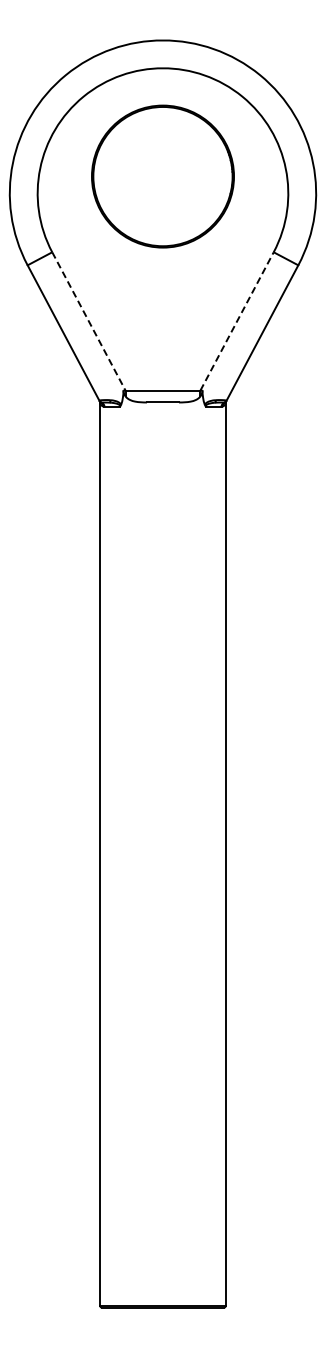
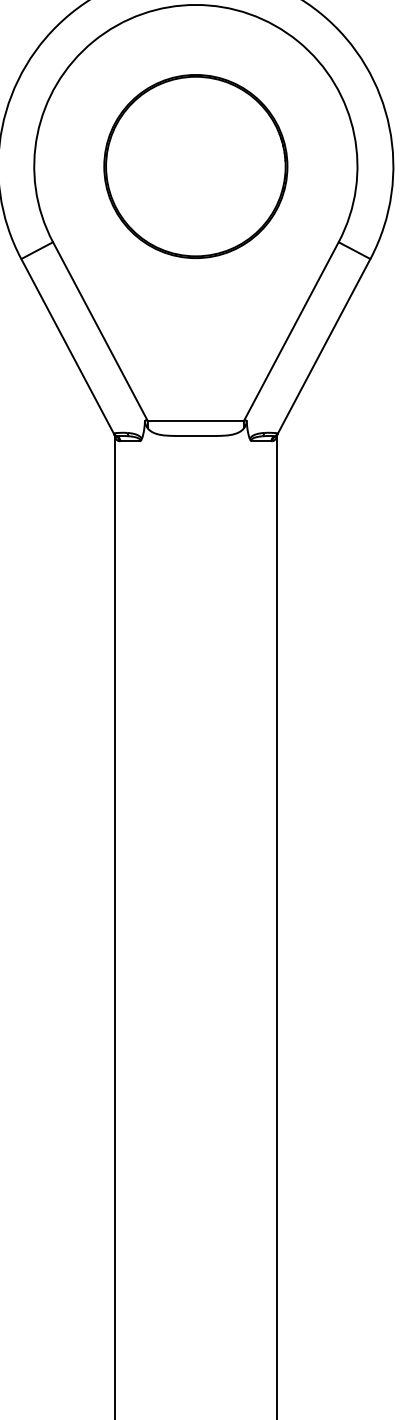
circle: (162, 176) -> (195, 166), moved
line: (89, 321) -> (101, 331), dashed -> solid
line: (237, 321) -> (291, 331), dashed -> solid

